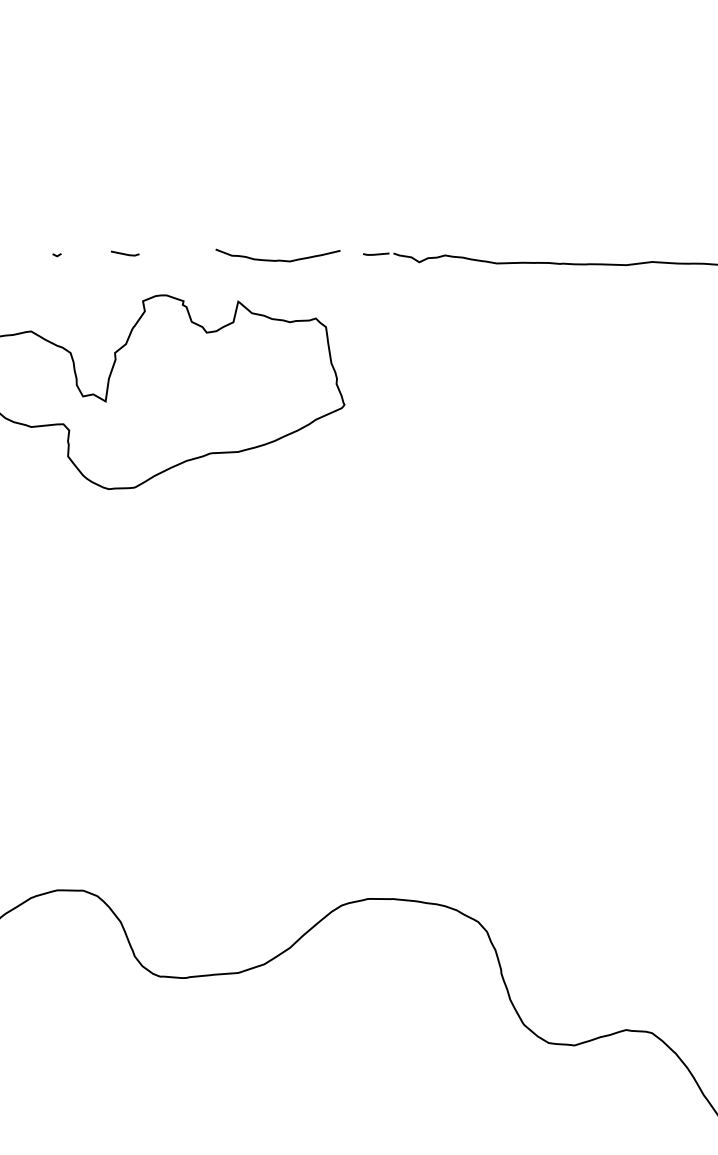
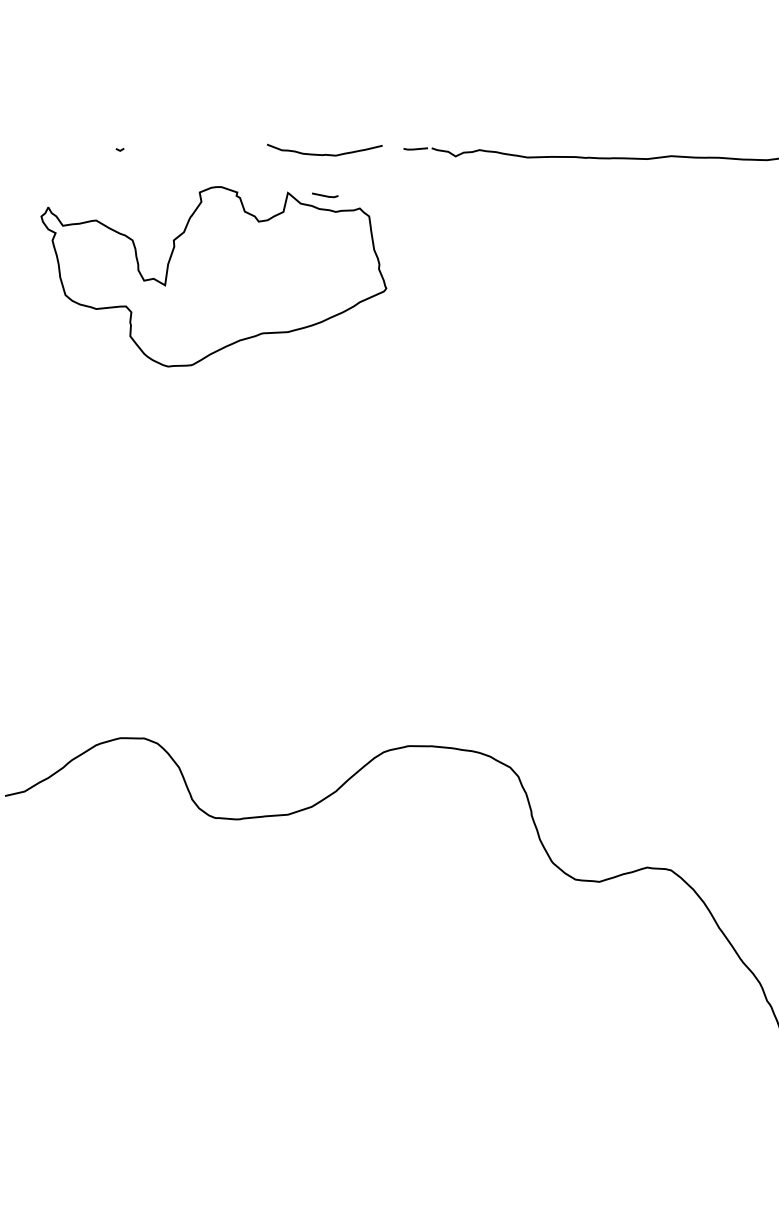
line: (125, 253) -> (325, 195), moved

